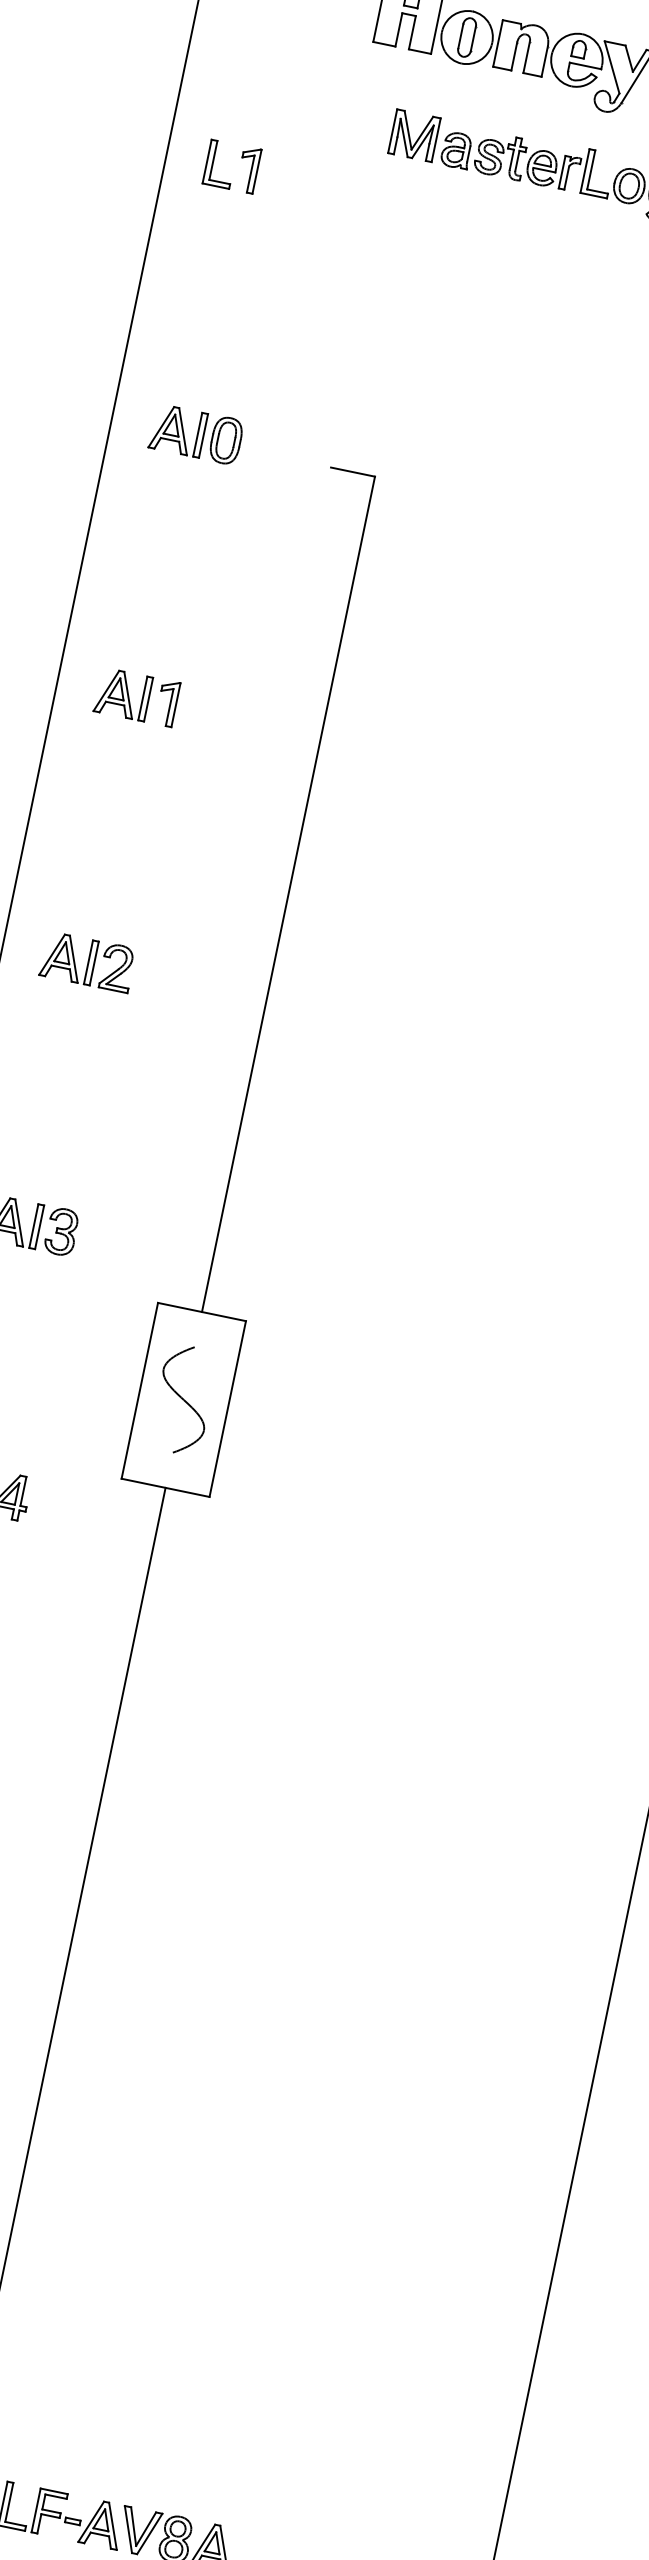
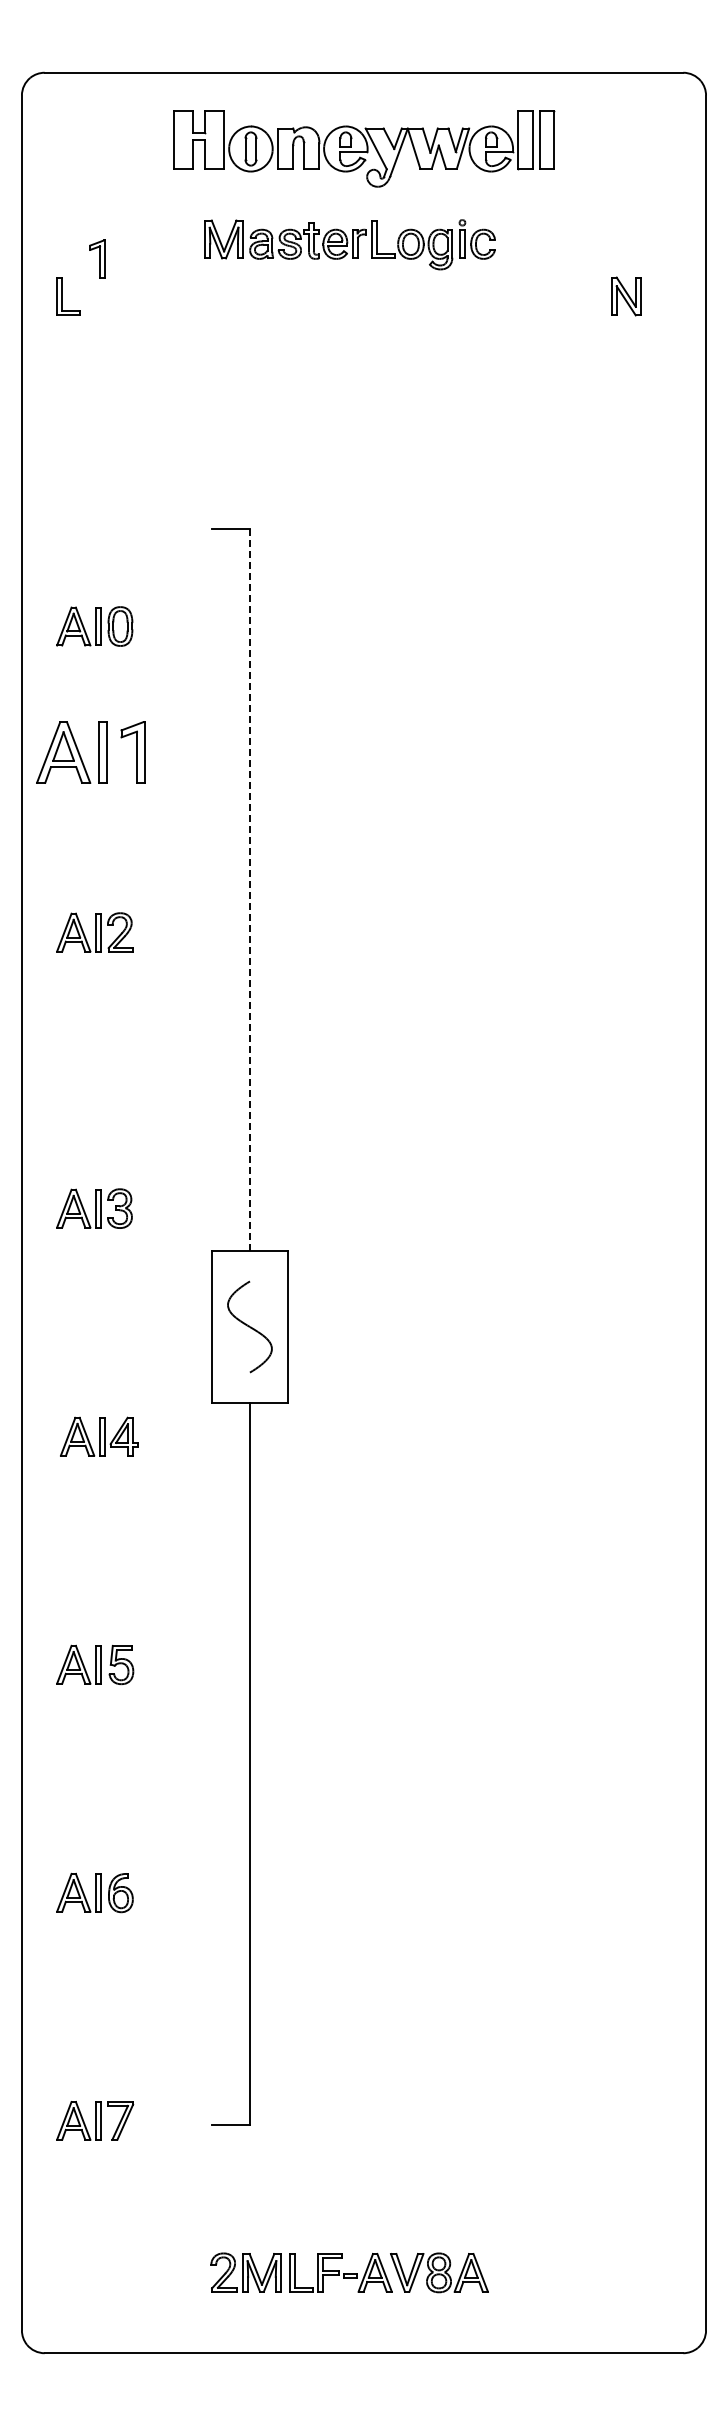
part: (248, 169) -> (97, 258), moved
part: (196, 434) -> (94, 626), moved
part: (135, 696) -> (89, 752), size x1.6
line: (287, 894) -> (249, 890), solid -> dashed
part: (86, 961) -> (94, 932), moved

